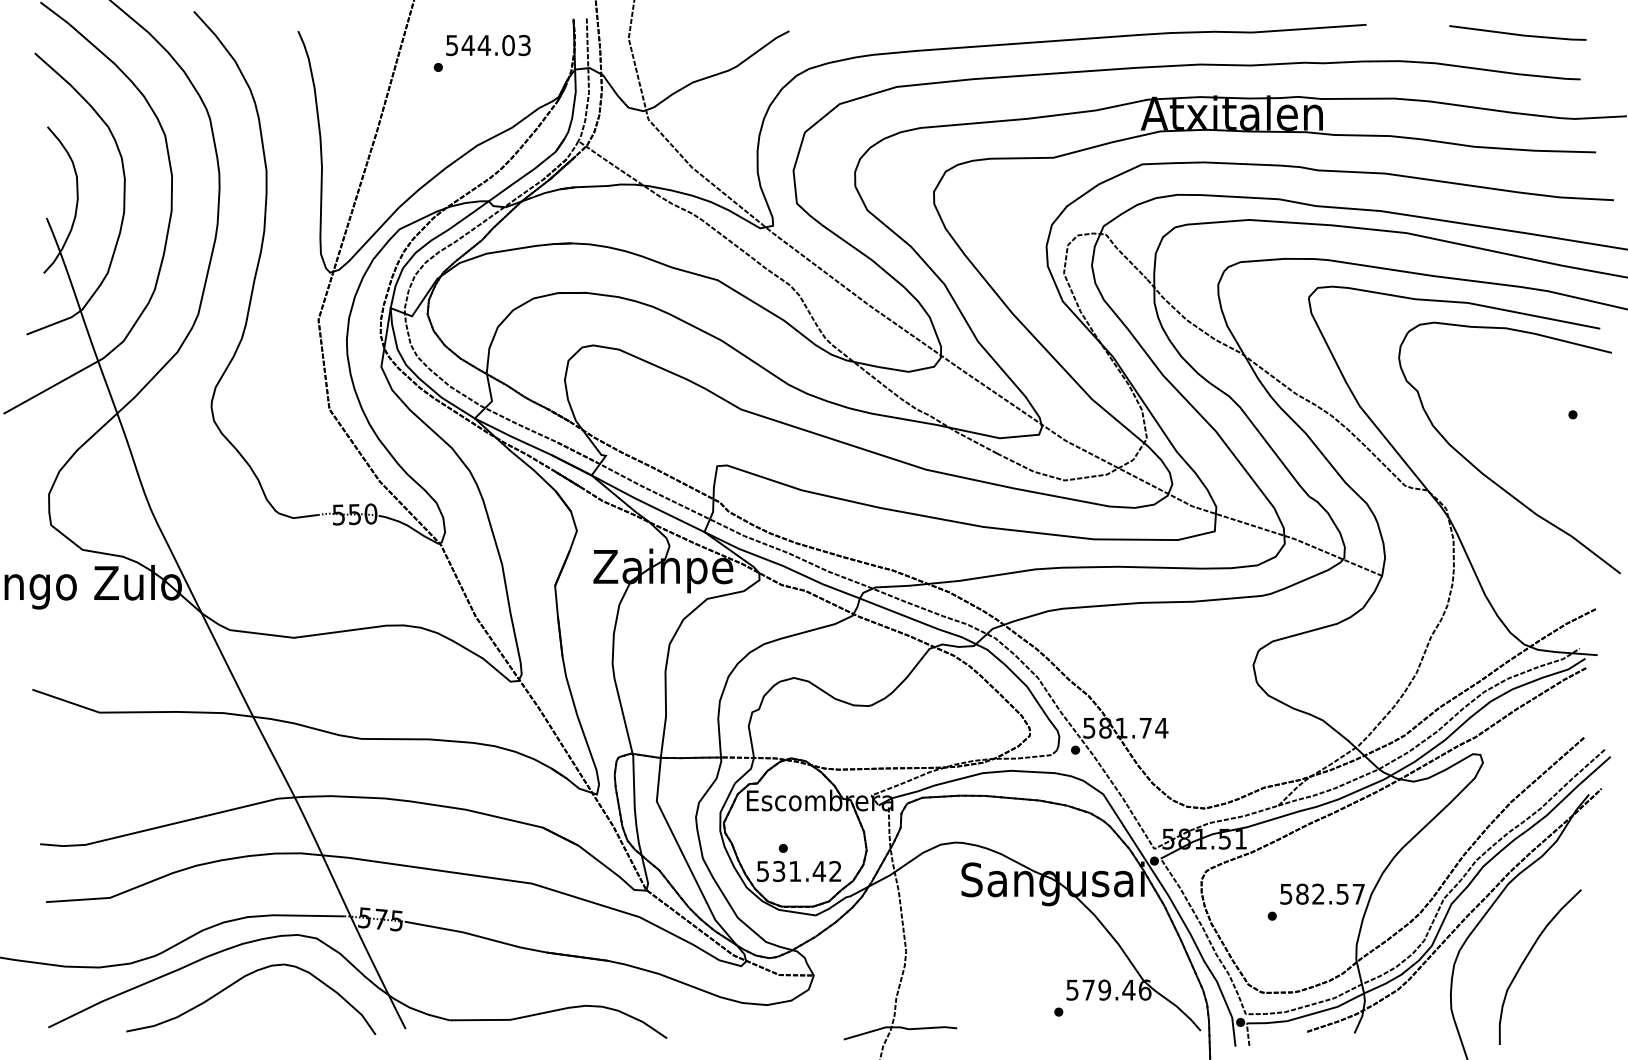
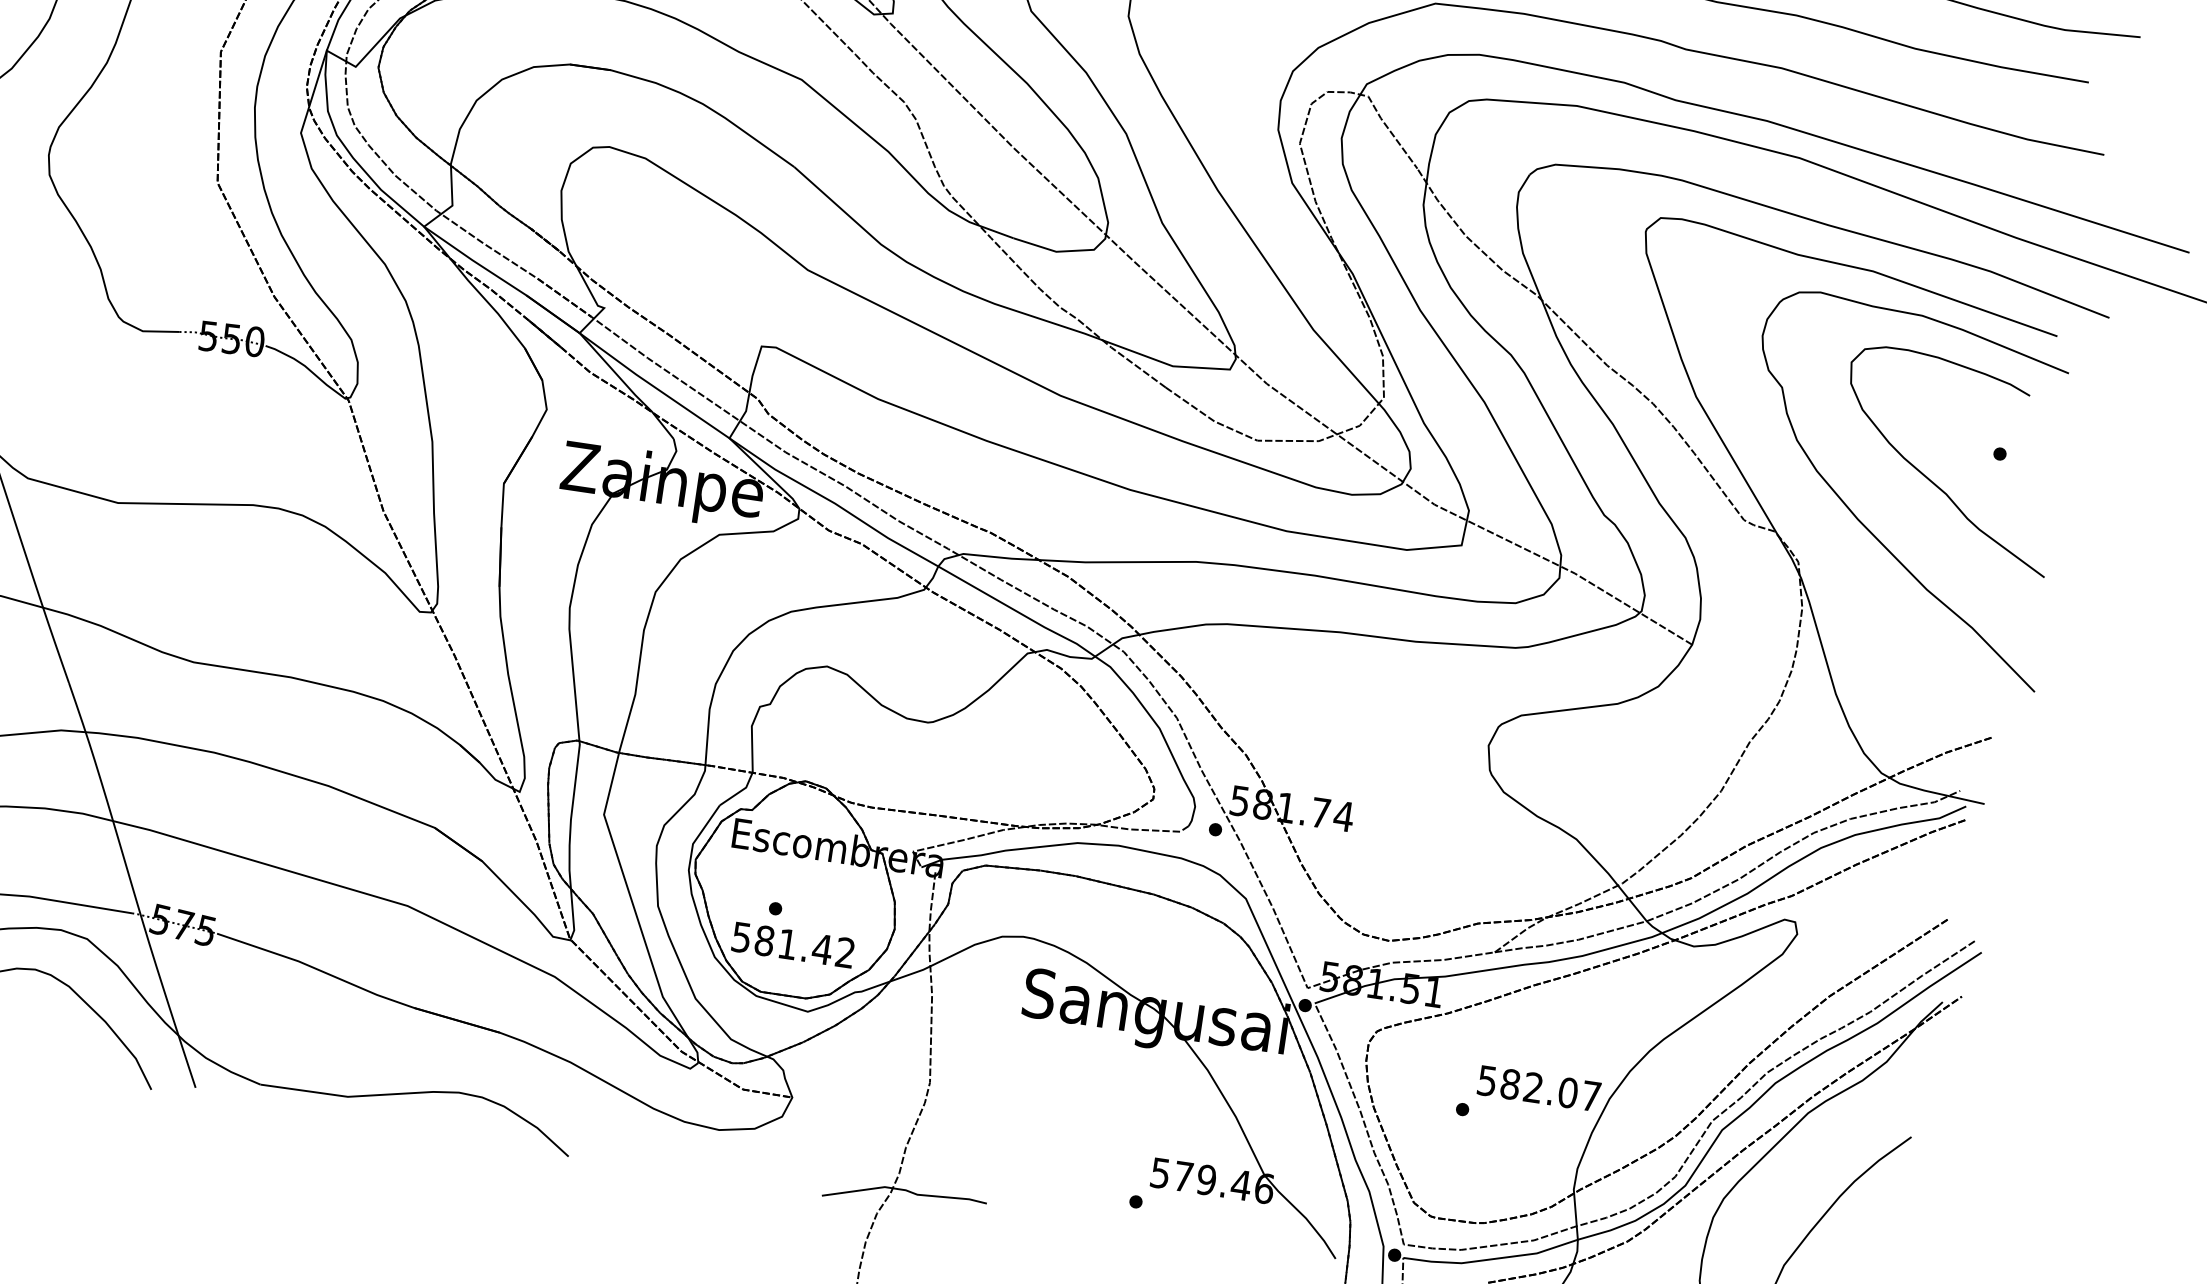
curve: (1529, 439) -> (1932, 480), added
text: (779, 871) -> (765, 941), 531.42 -> 581.42
text: (1342, 893) -> (1568, 1091), 582.57 -> 582.07

